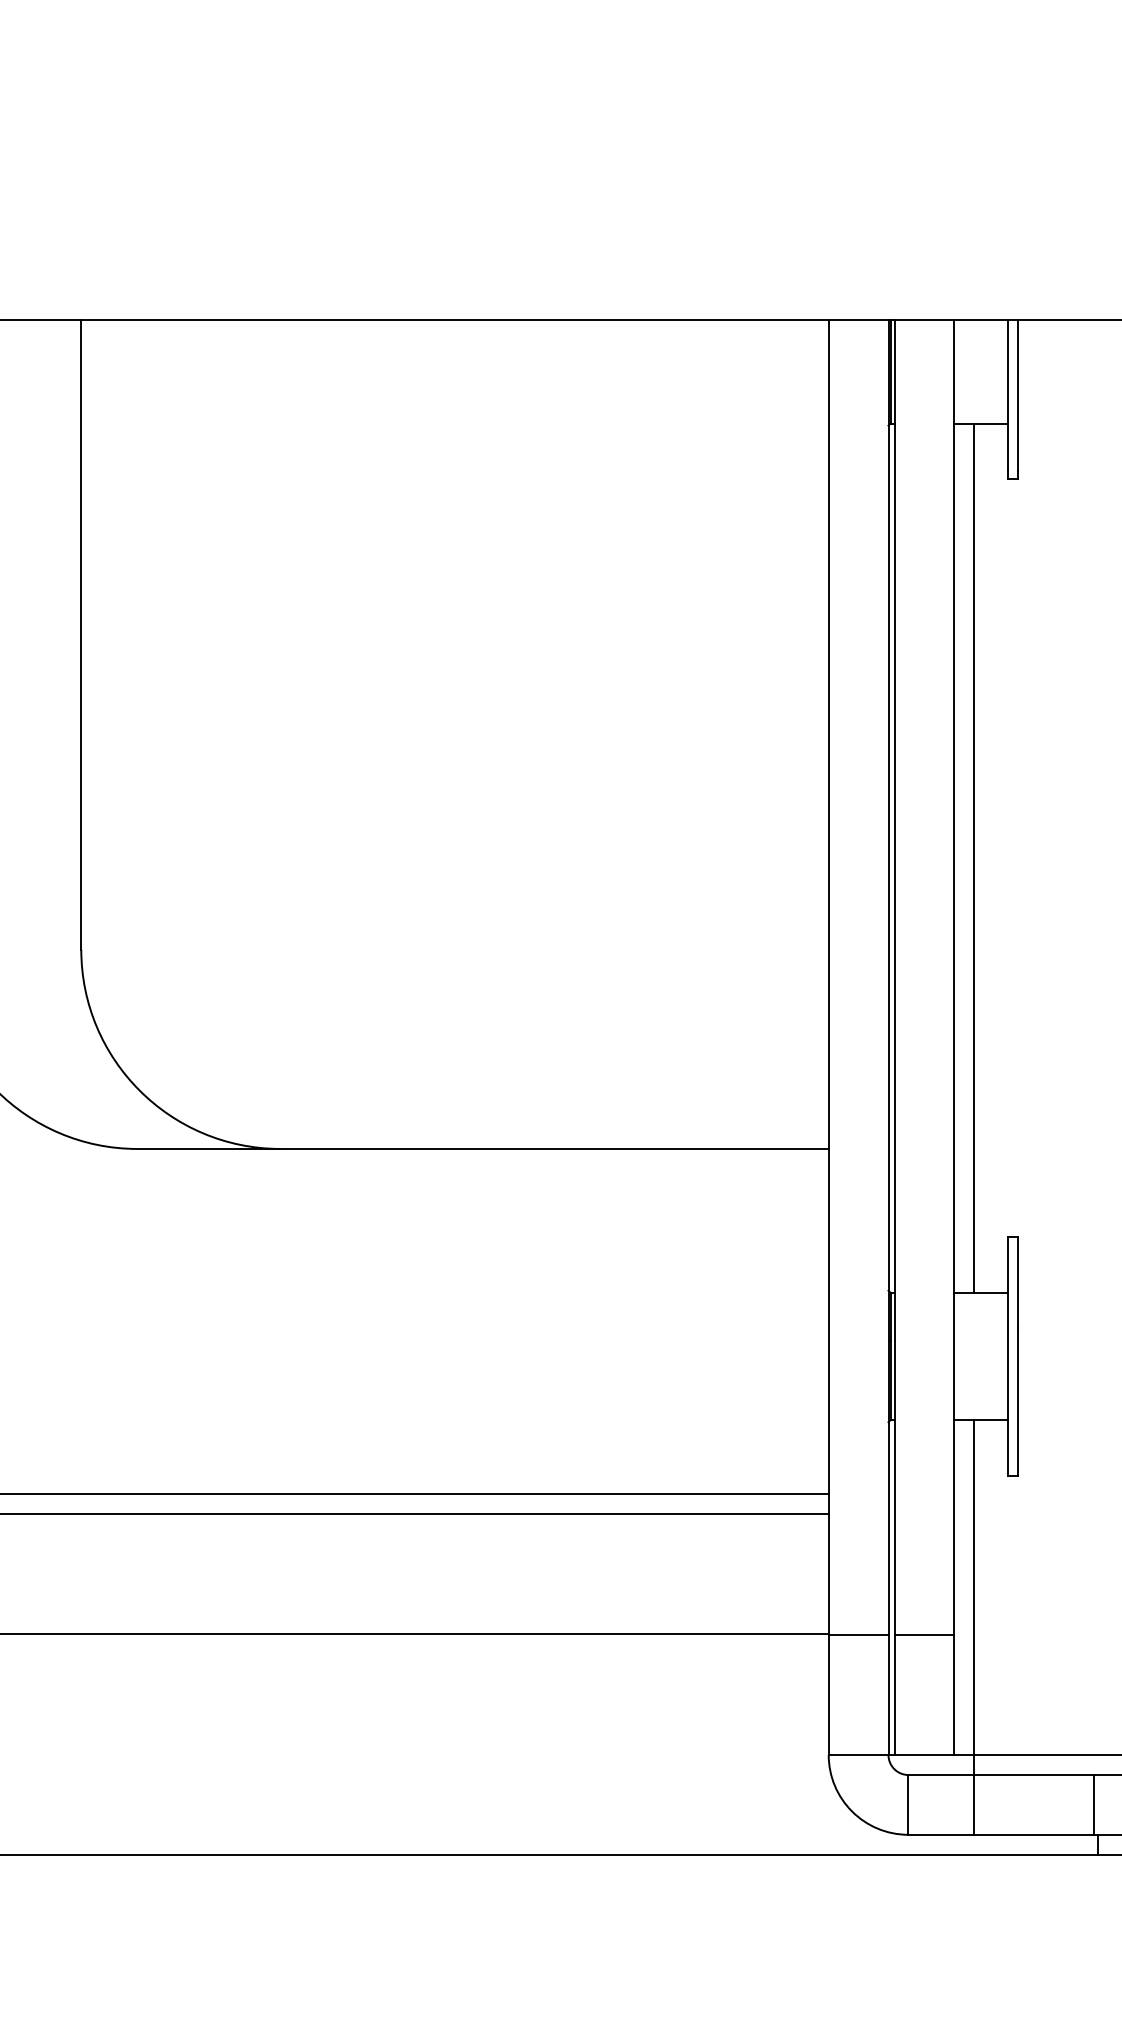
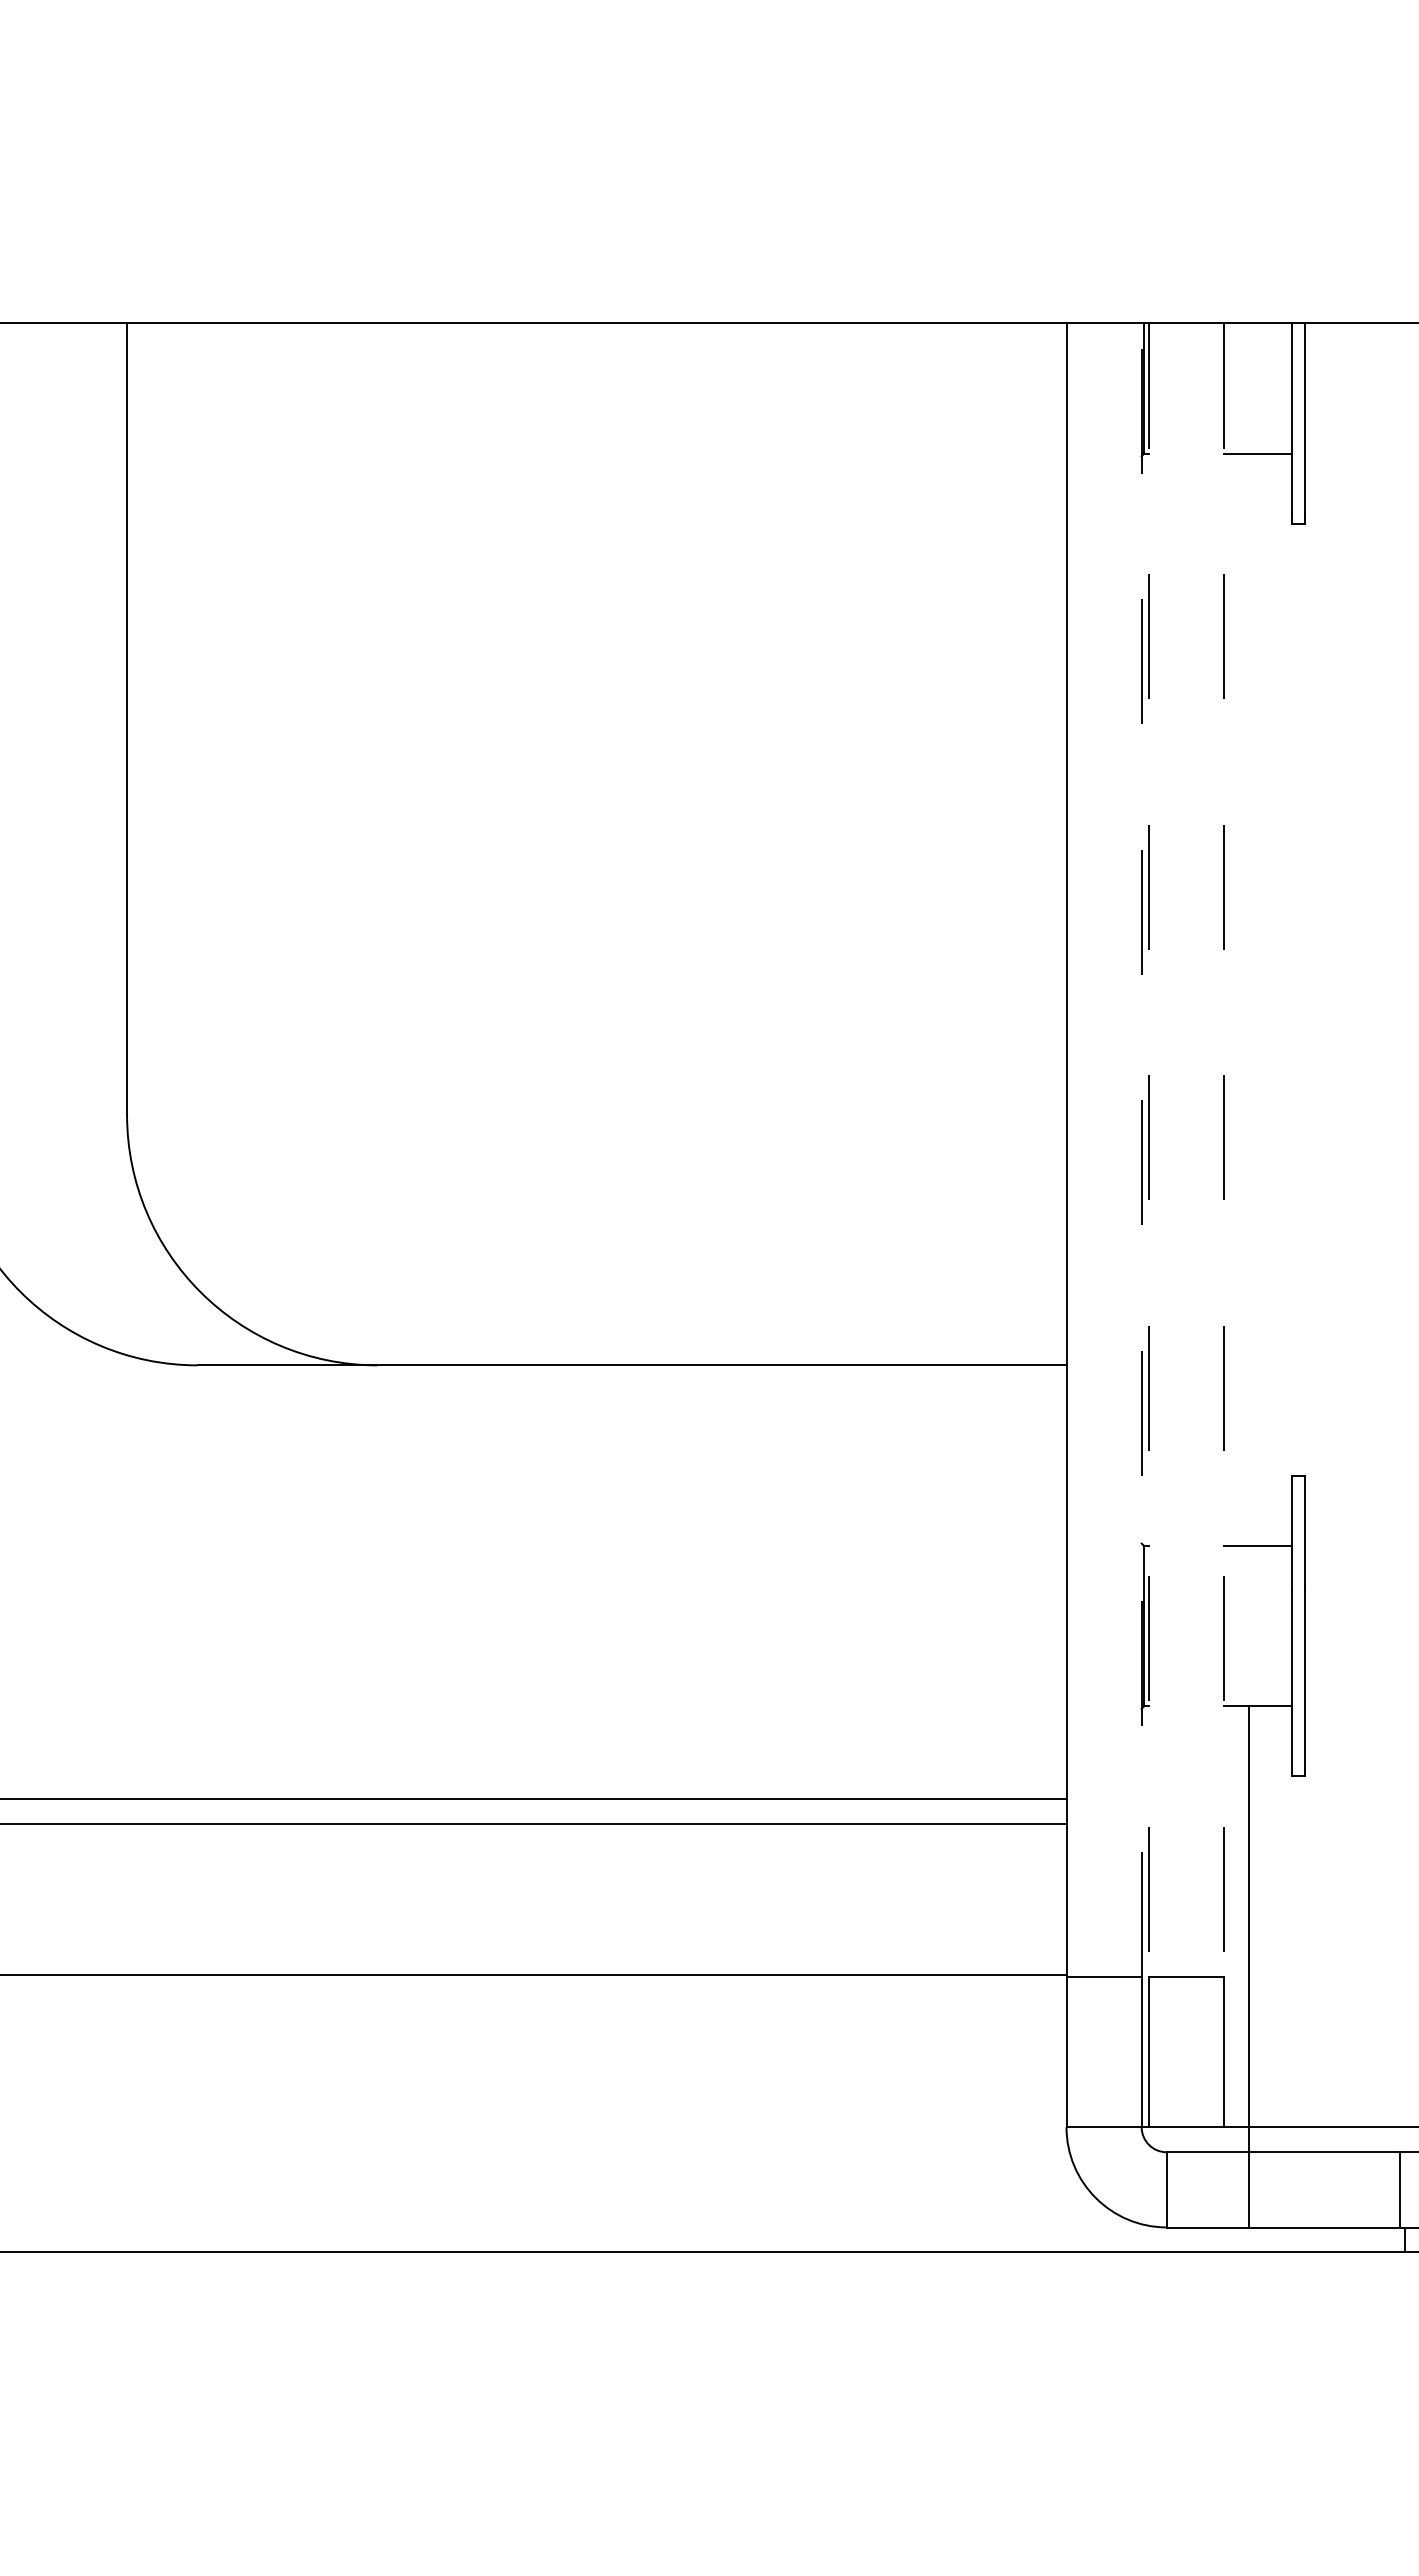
line: (974, 857) -> (1249, 999), removed
line: (888, 978) -> (1141, 1150), solid -> dashed
line: (894, 978) -> (1149, 1150), solid -> dashed
line: (954, 978) -> (1224, 1150), solid -> dashed

